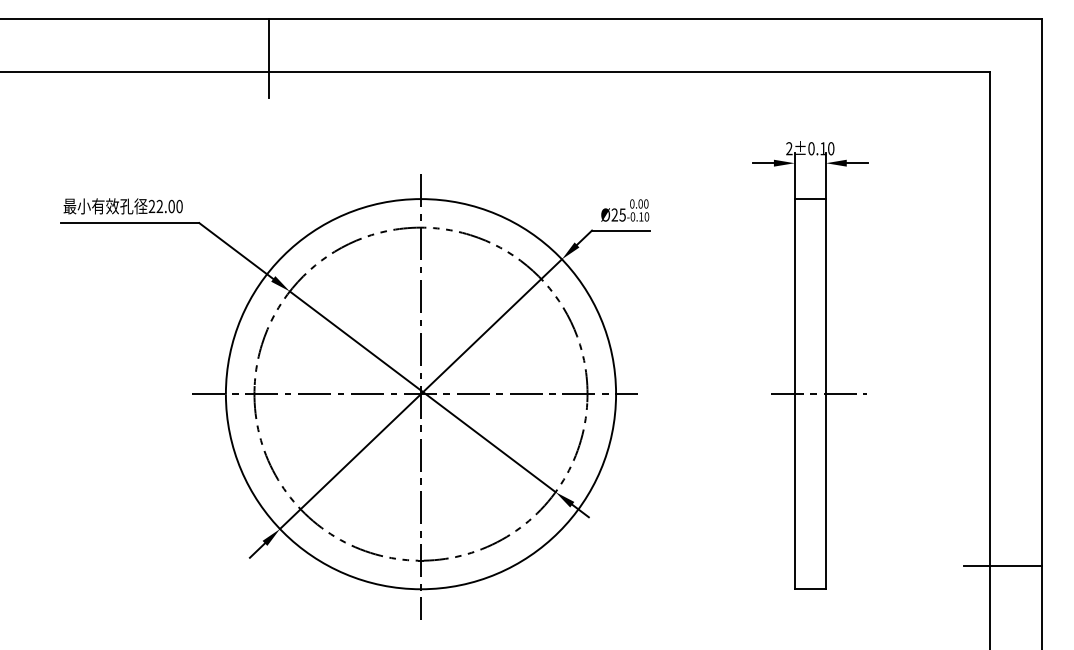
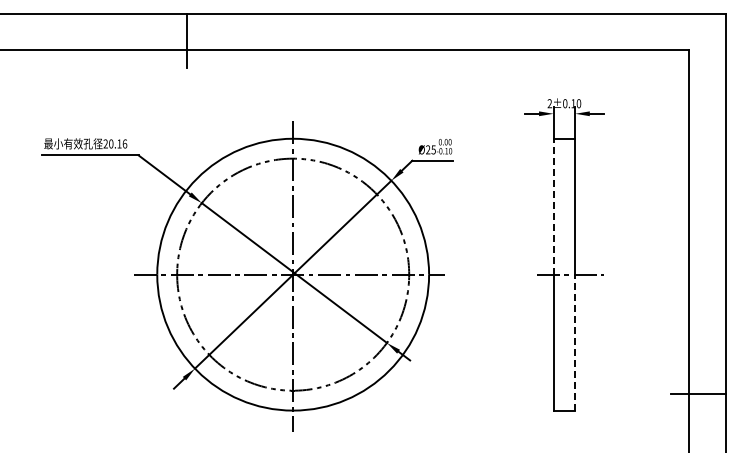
text: (170, 205) -> (118, 143), 22.00 -> 20.16
line: (794, 296) -> (553, 206), solid -> dashed
line: (826, 491) -> (575, 342), solid -> dashed

